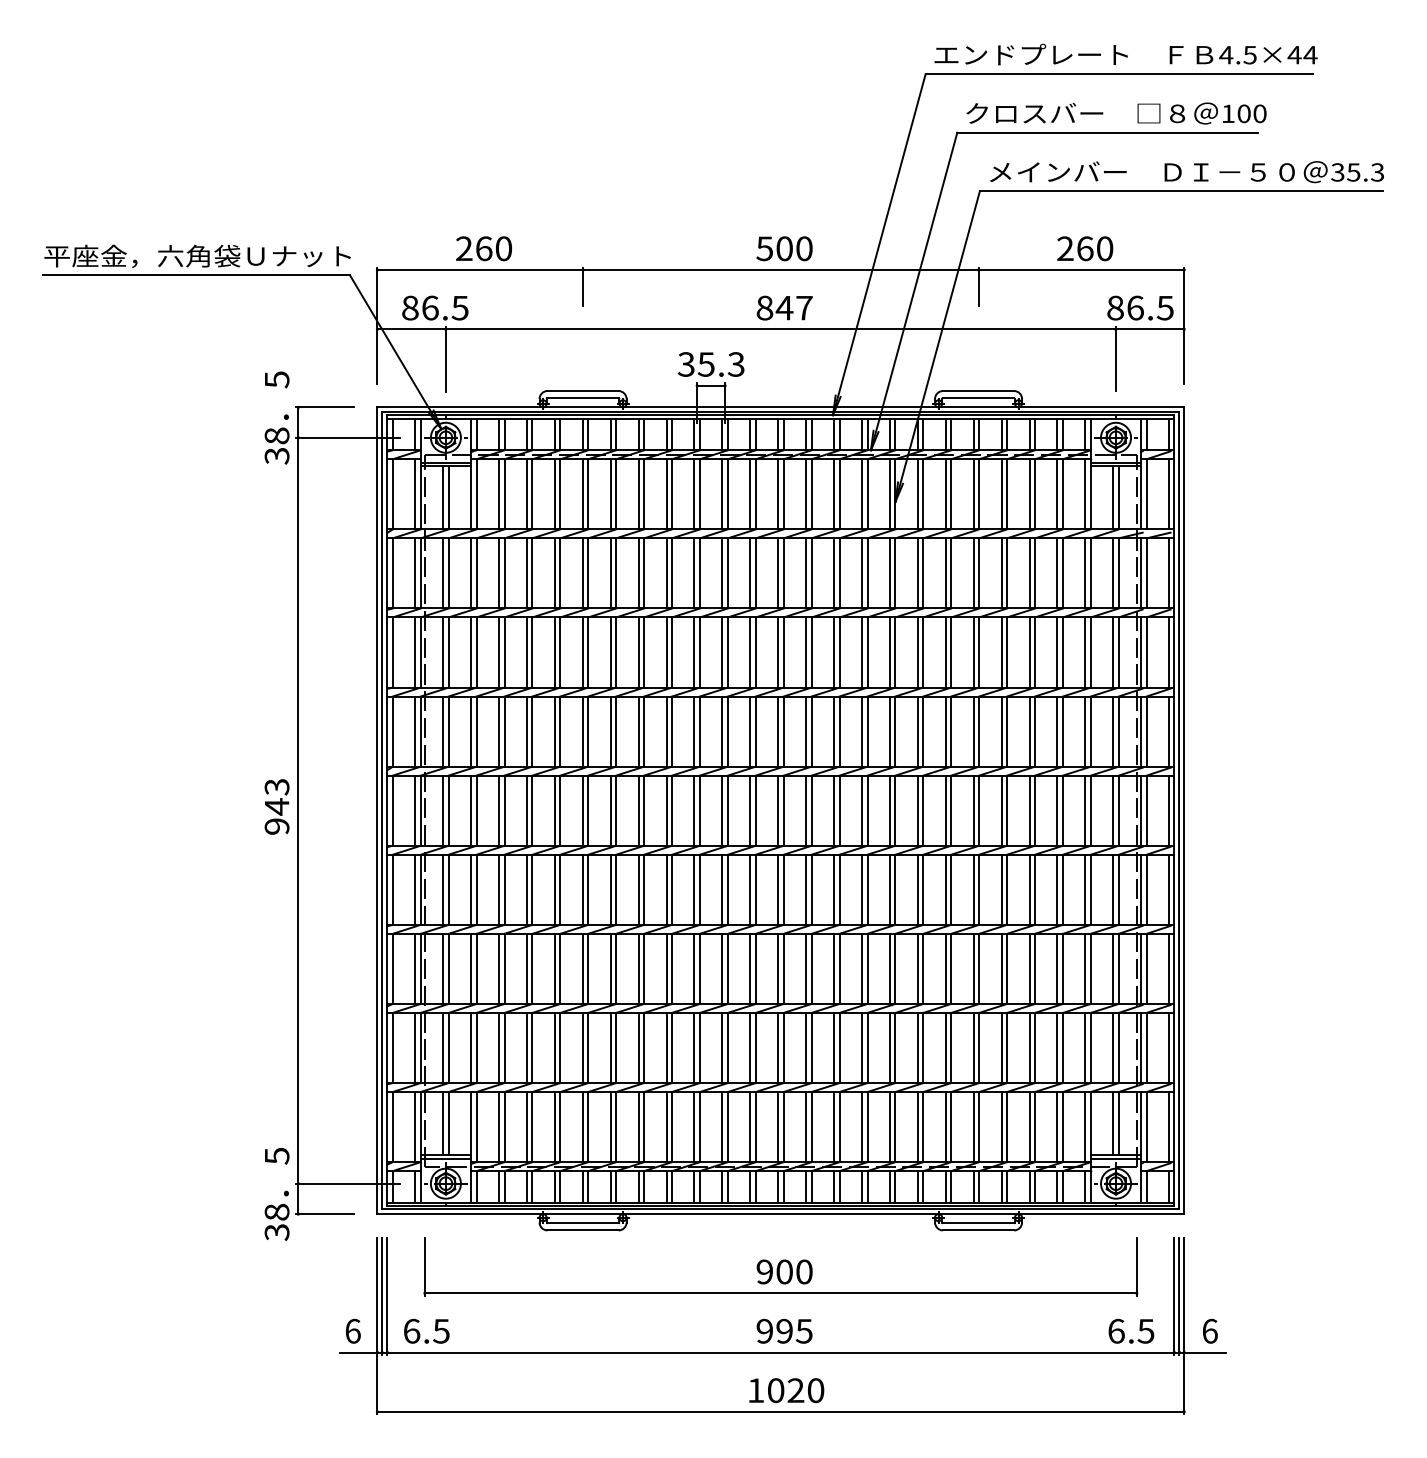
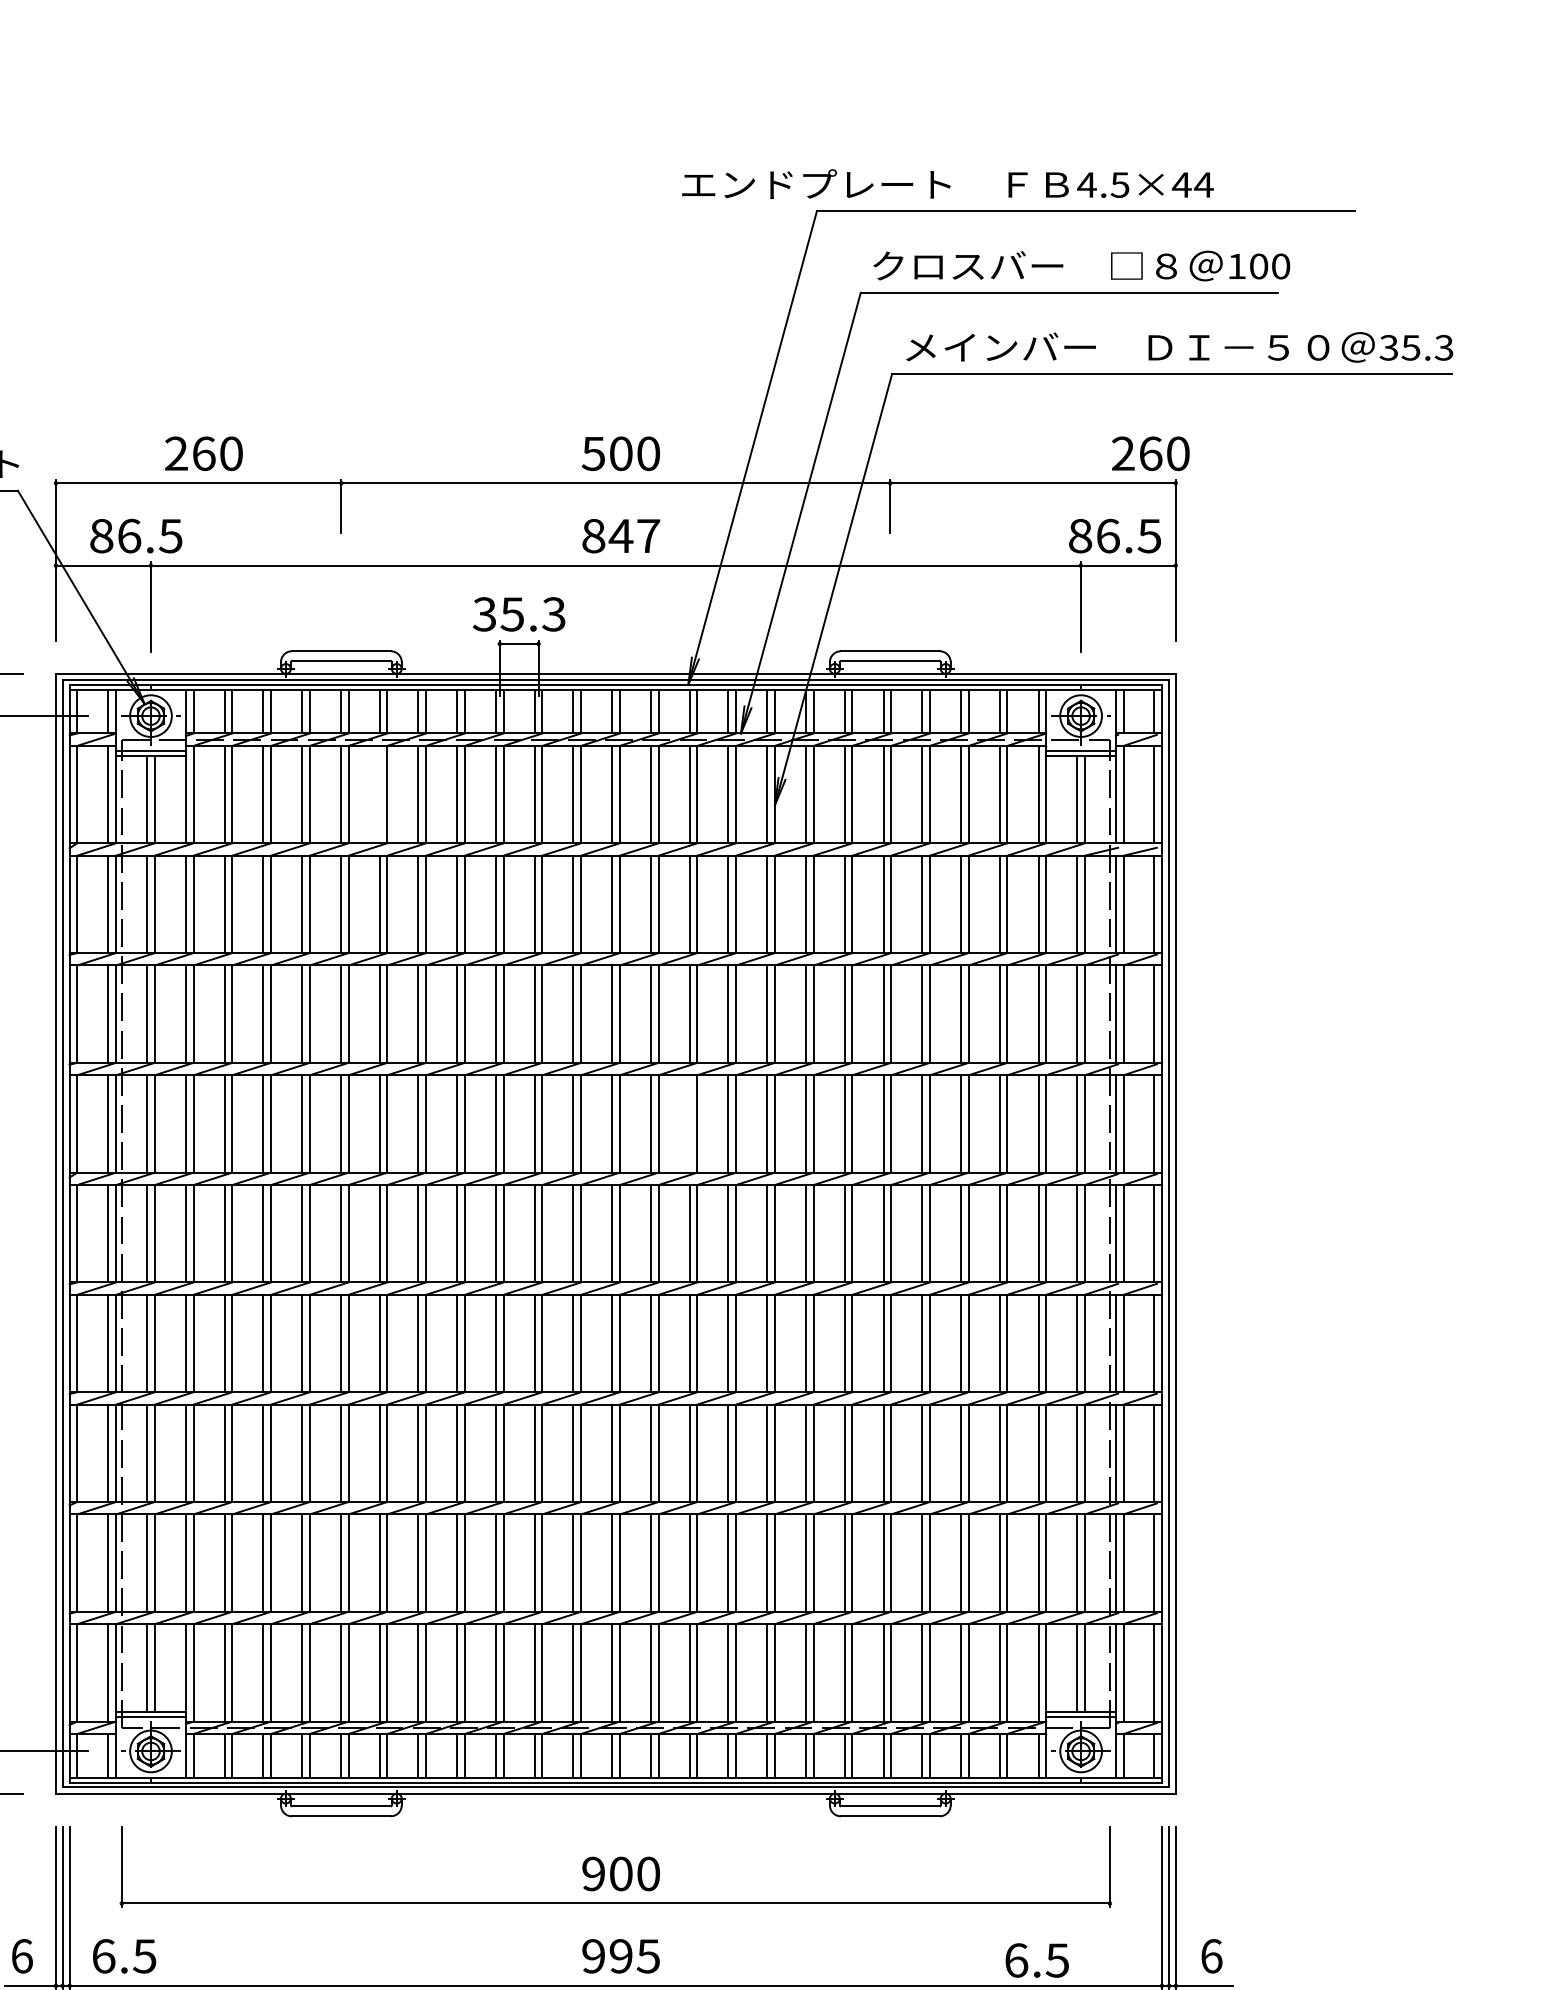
text: (1125, 54) -> (947, 184), moved
text: (1085, 248) -> (1151, 453), moved
line: (610, 494) -> (379, 794), removed
line: (834, 731) -> (690, 1123), removed
text: (1131, 1330) -> (1037, 1959), moved

